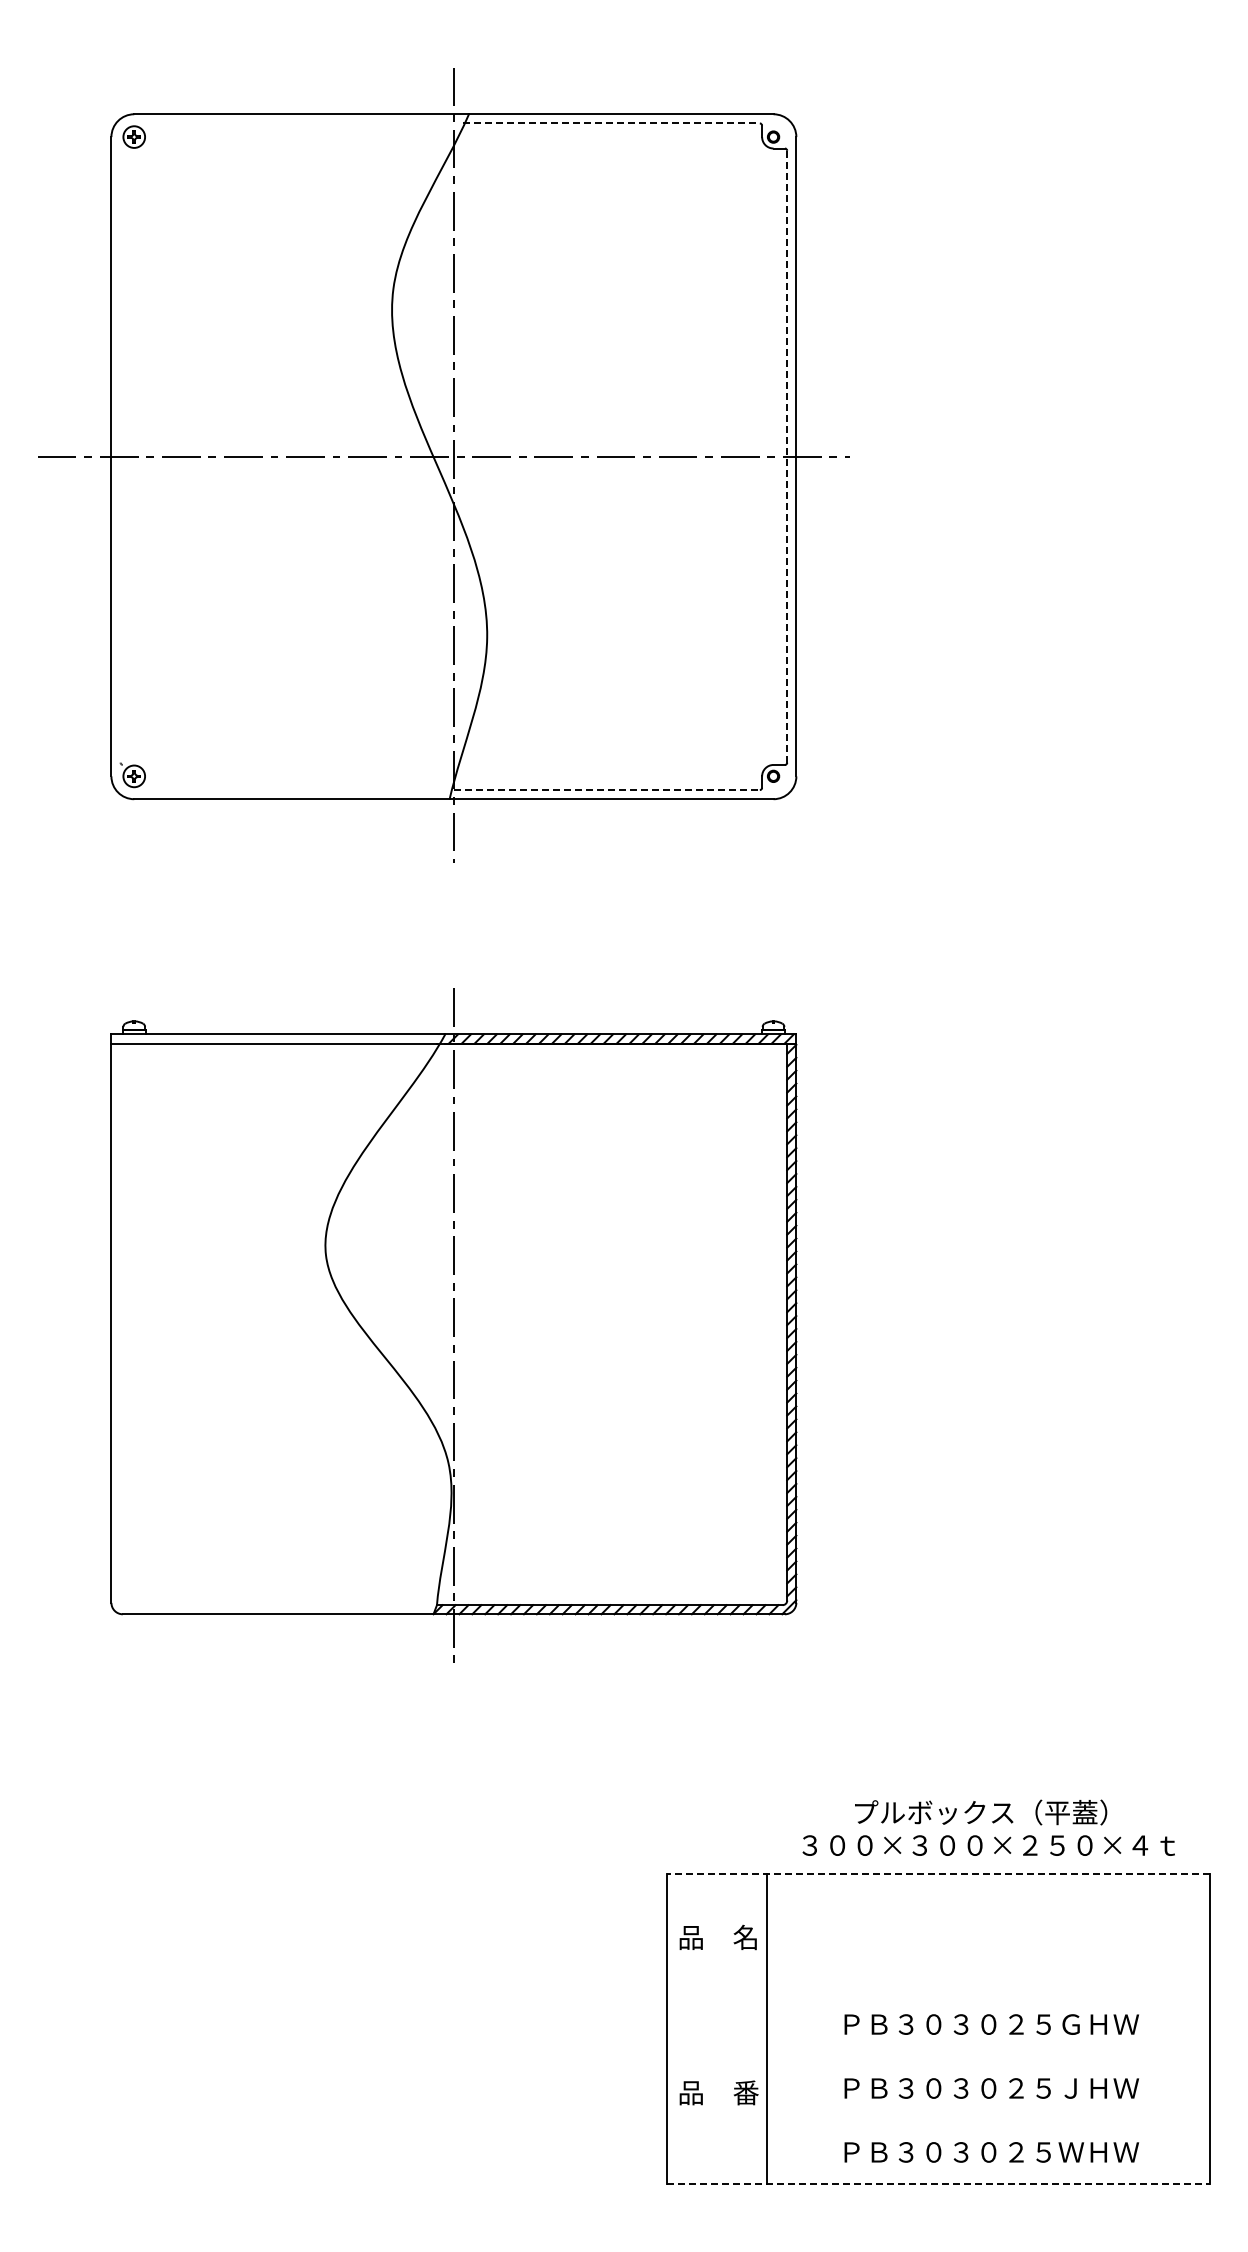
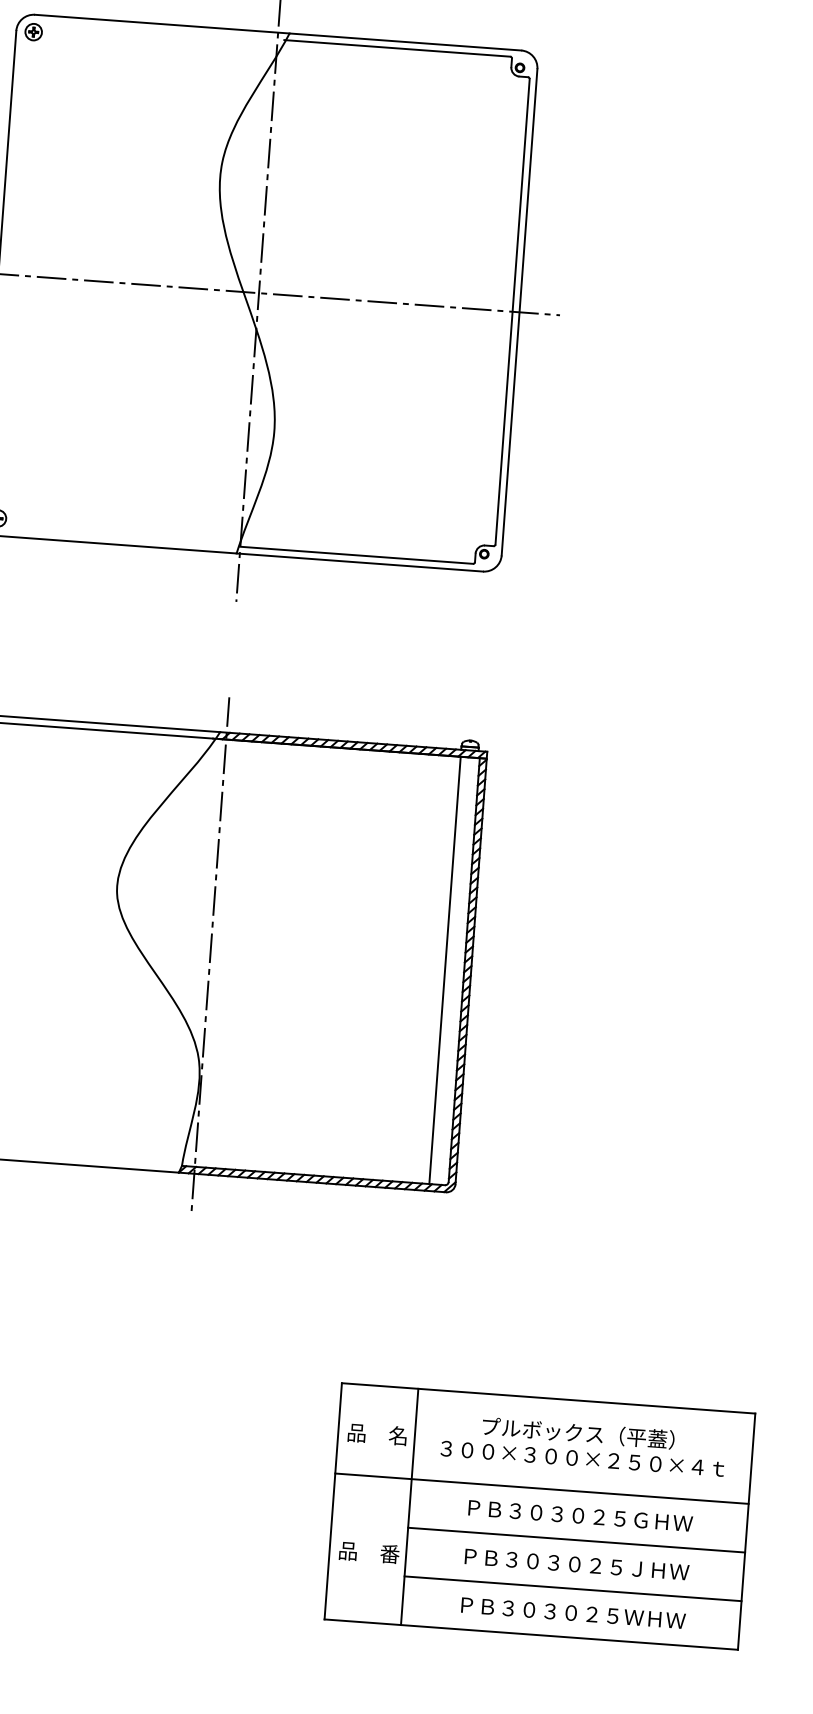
line: (611, 123) -> (397, 48), dashed -> solid
line: (787, 456) -> (512, 311), dashed -> solid
line: (607, 790) -> (357, 555), dashed -> solid
line: (762, 1324) -> (445, 970), added
text: (988, 1827) -> (583, 1444), moved
line: (938, 1873) -> (548, 1398), dashed -> solid
line: (938, 1992) -> (541, 1488), added
line: (988, 2056) -> (576, 1540), added
line: (988, 2120) -> (572, 1588), added
line: (938, 2184) -> (531, 1634), dashed -> solid

